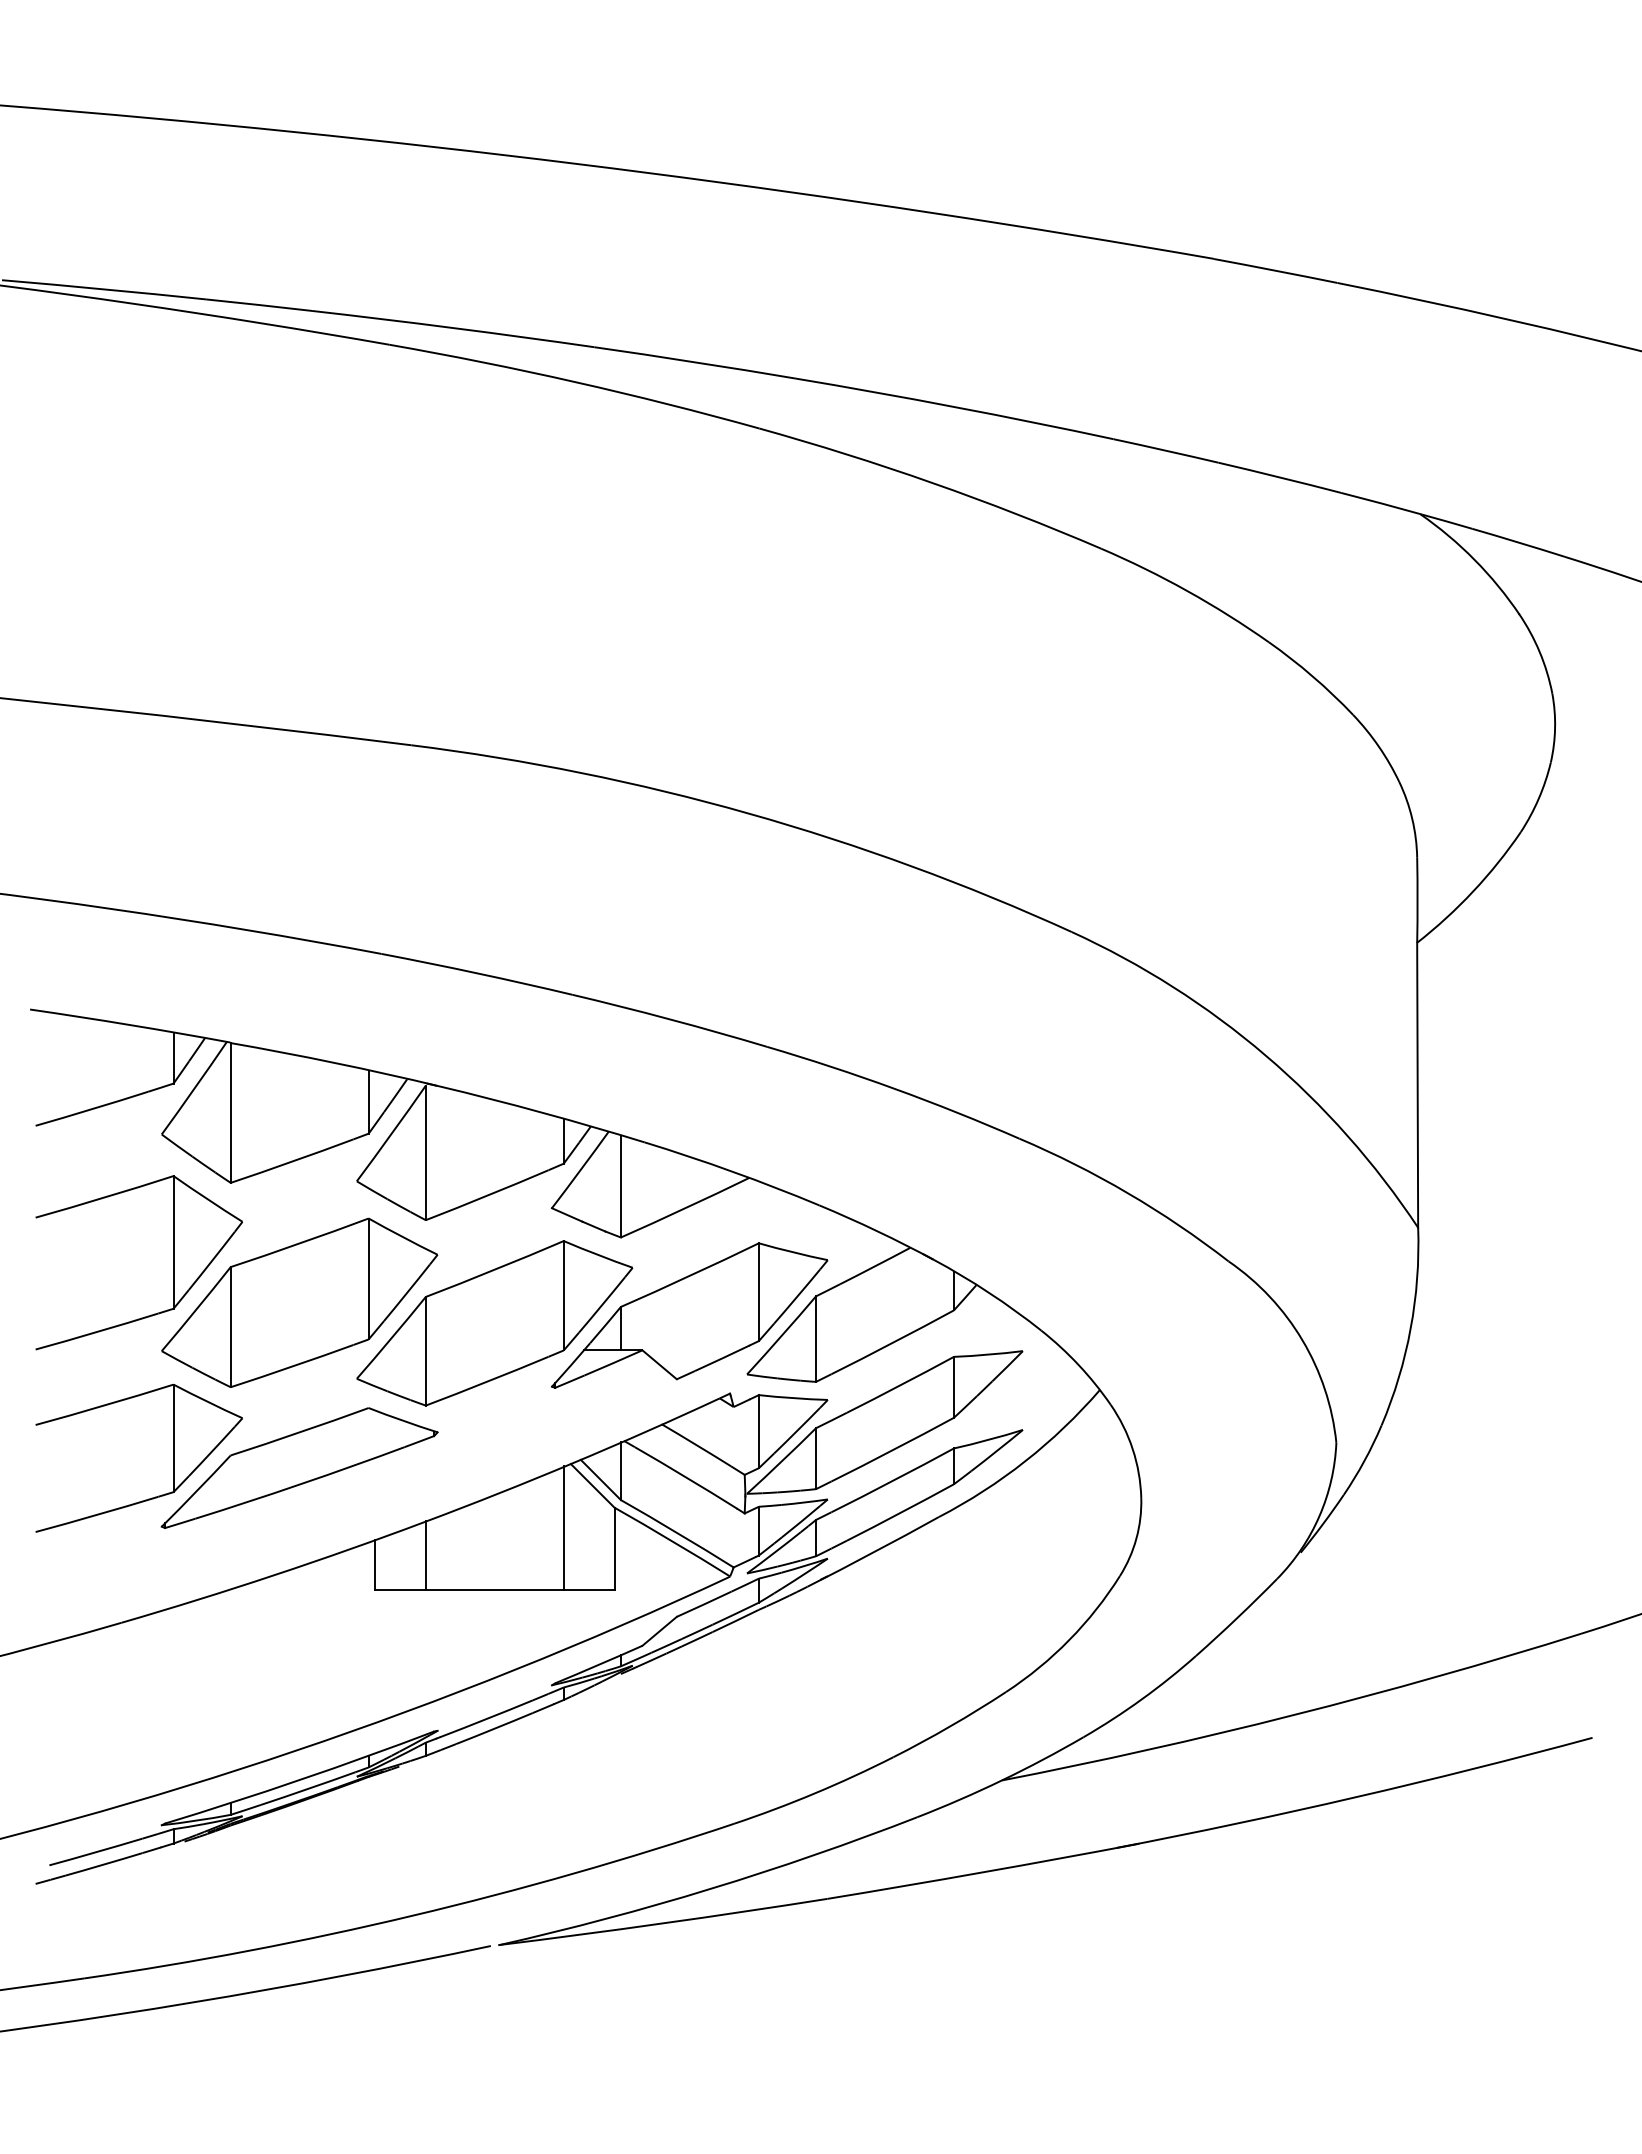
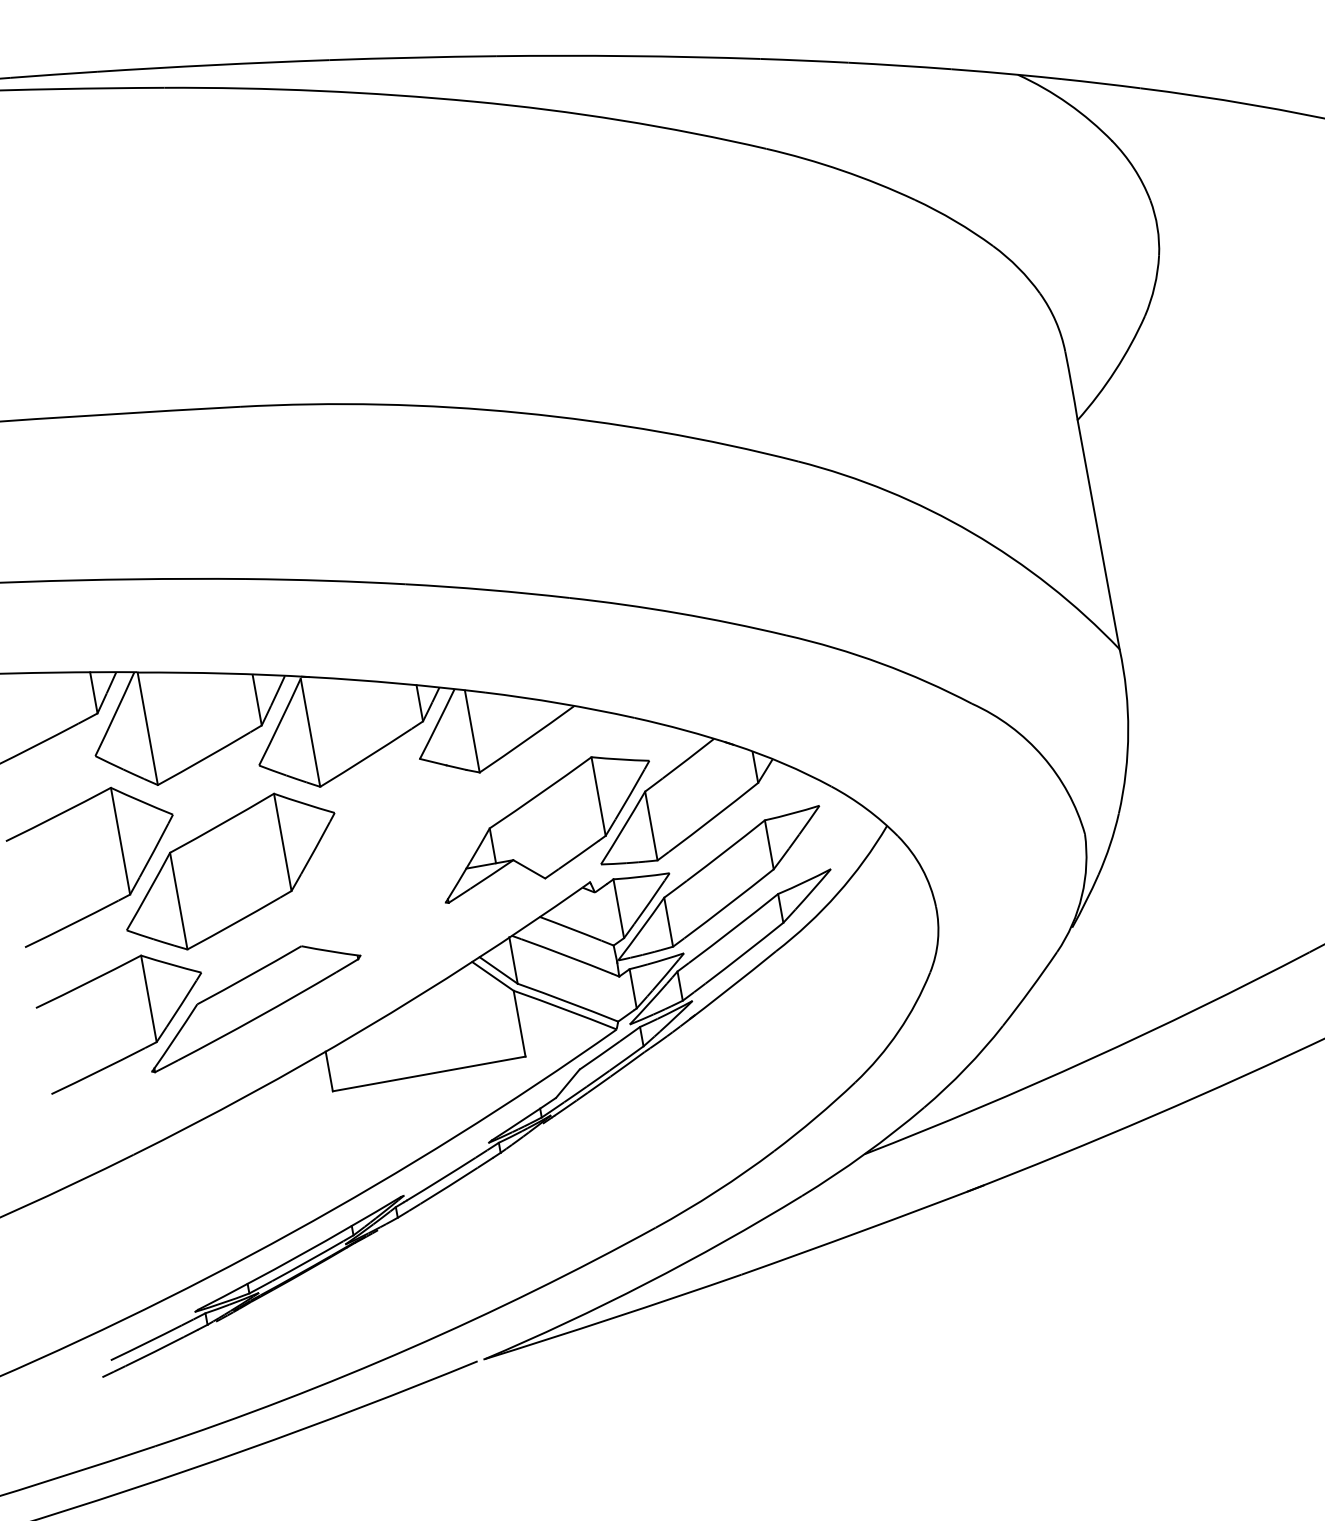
part: (494, 1323) -> (390, 859), removed
line: (563, 1527) -> (475, 1014), removed
line: (425, 1554) -> (368, 1055), removed

